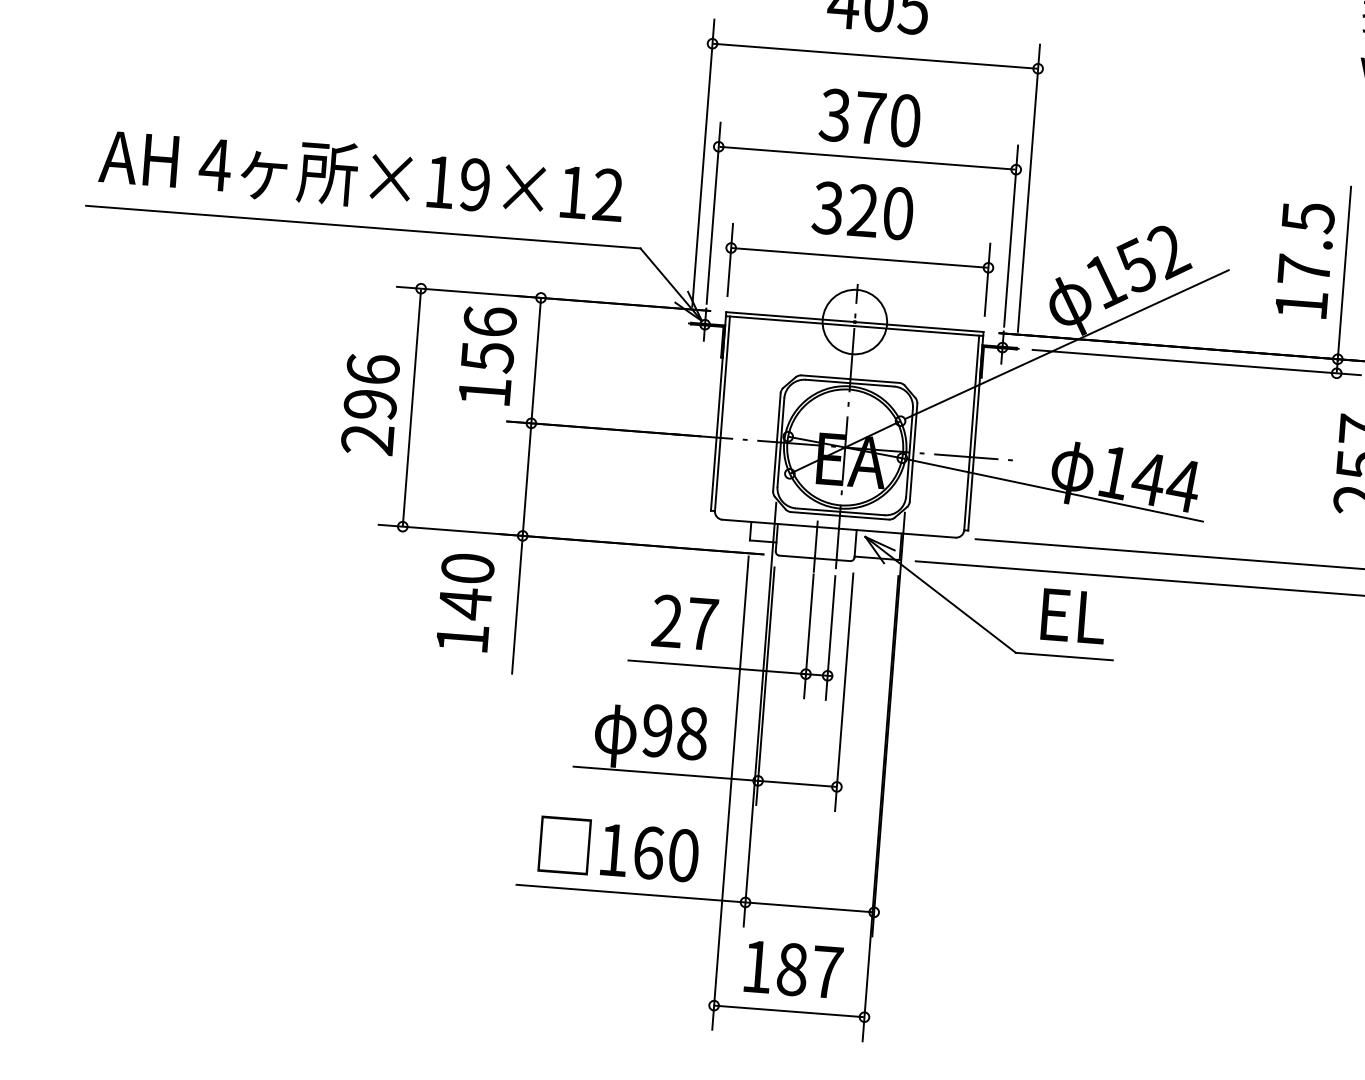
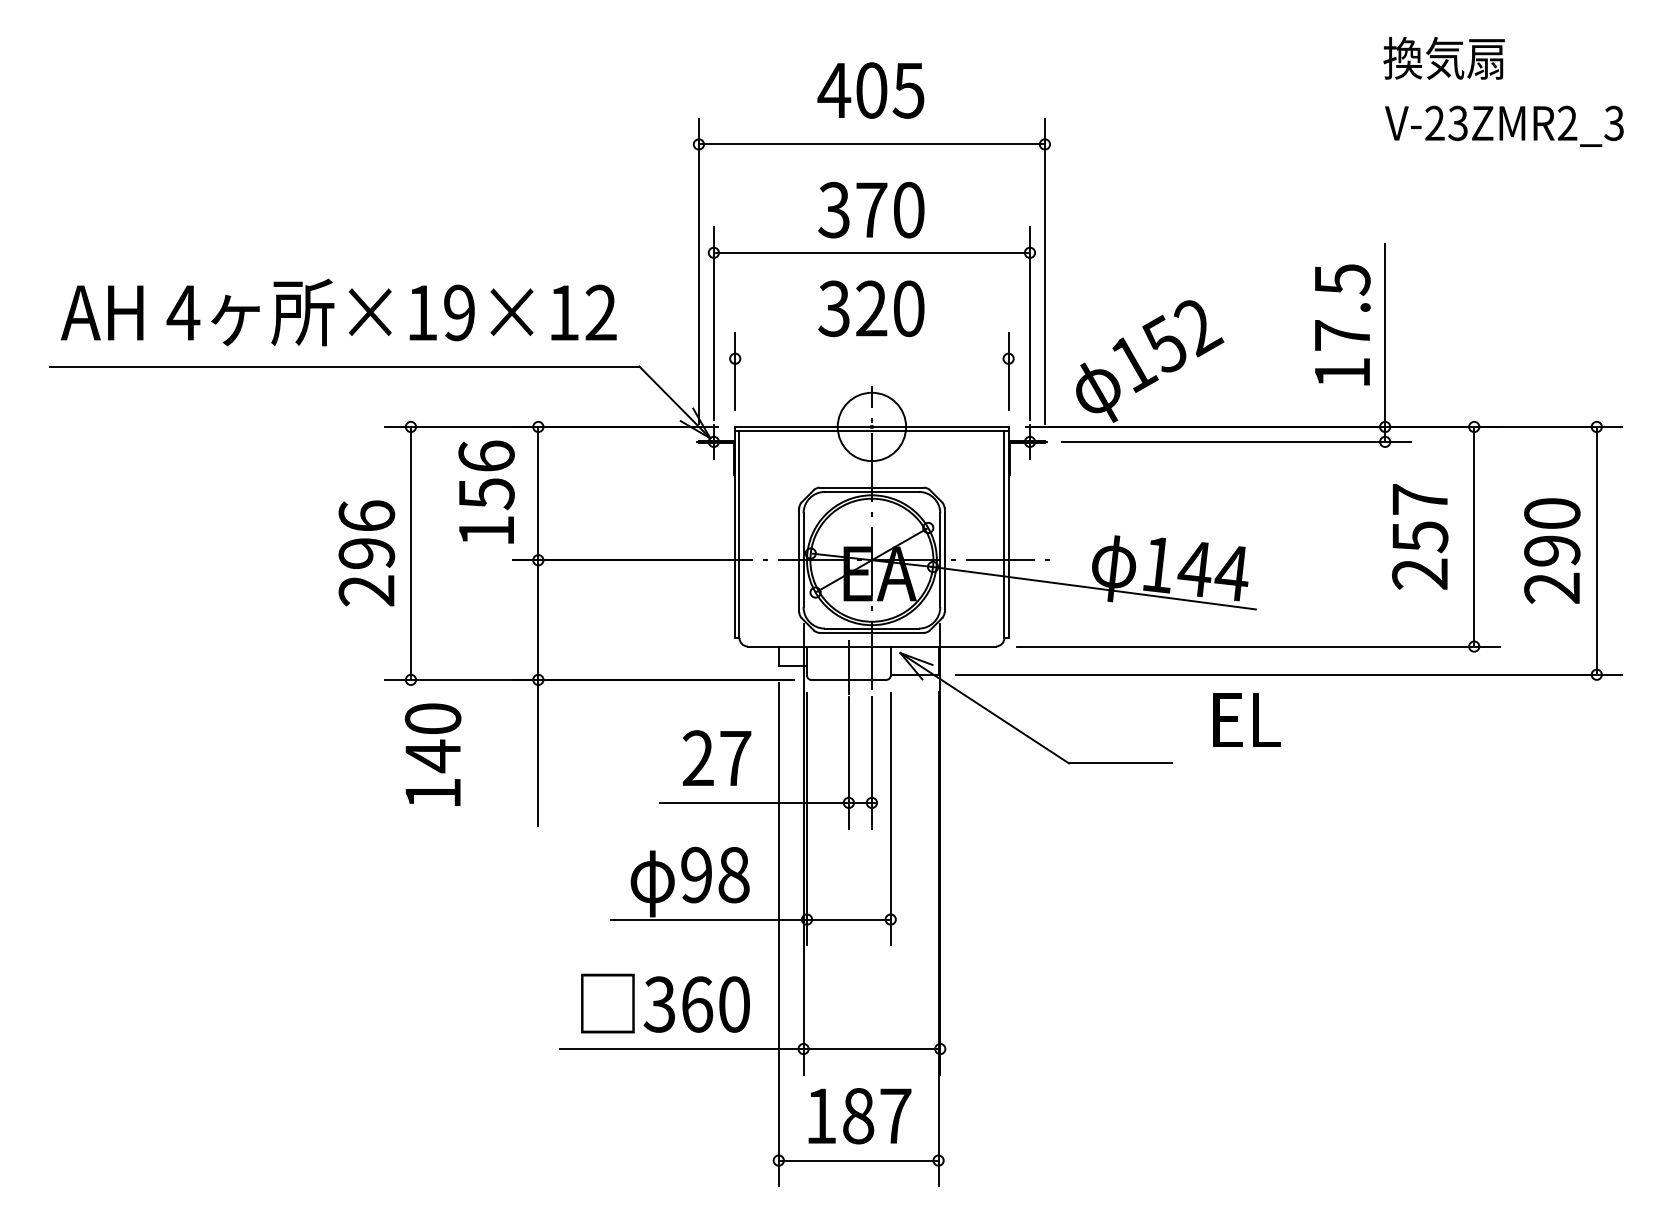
line: (859, 257) -> (871, 358), removed
line: (1066, 344) -> (1097, 433), removed
text: (464, 602) -> (432, 754), moved
text: (1073, 615) -> (1246, 719), moved
text: (612, 850) -> (658, 1004), 160 -> 360

